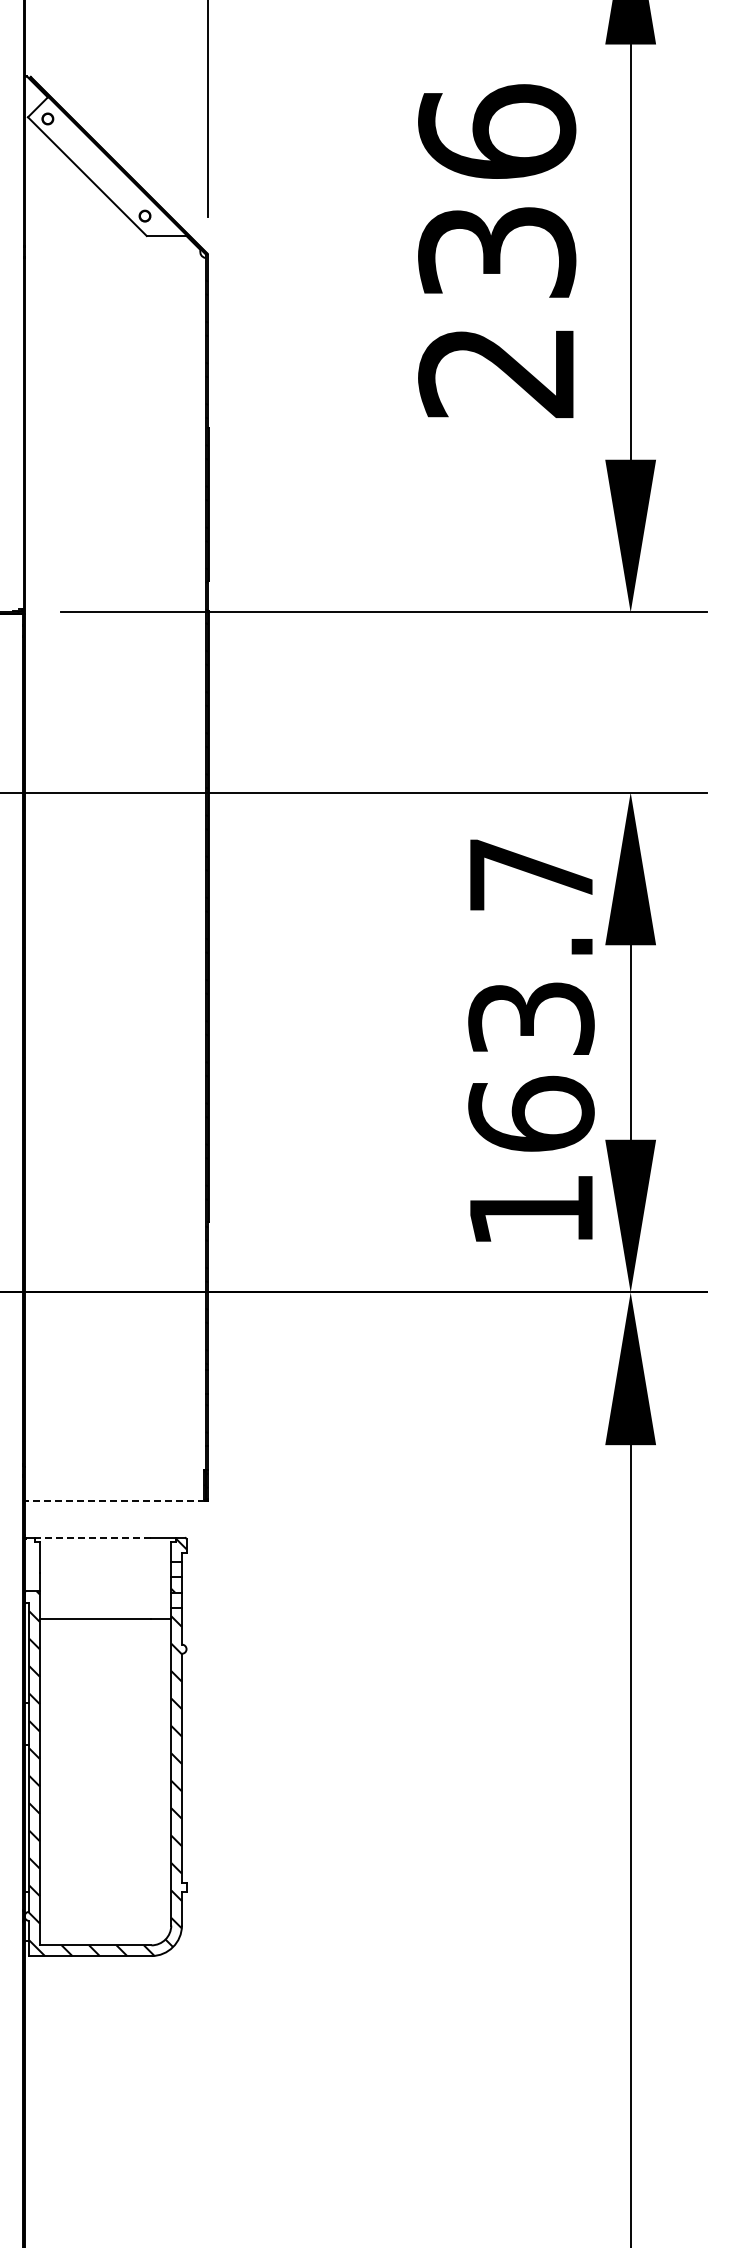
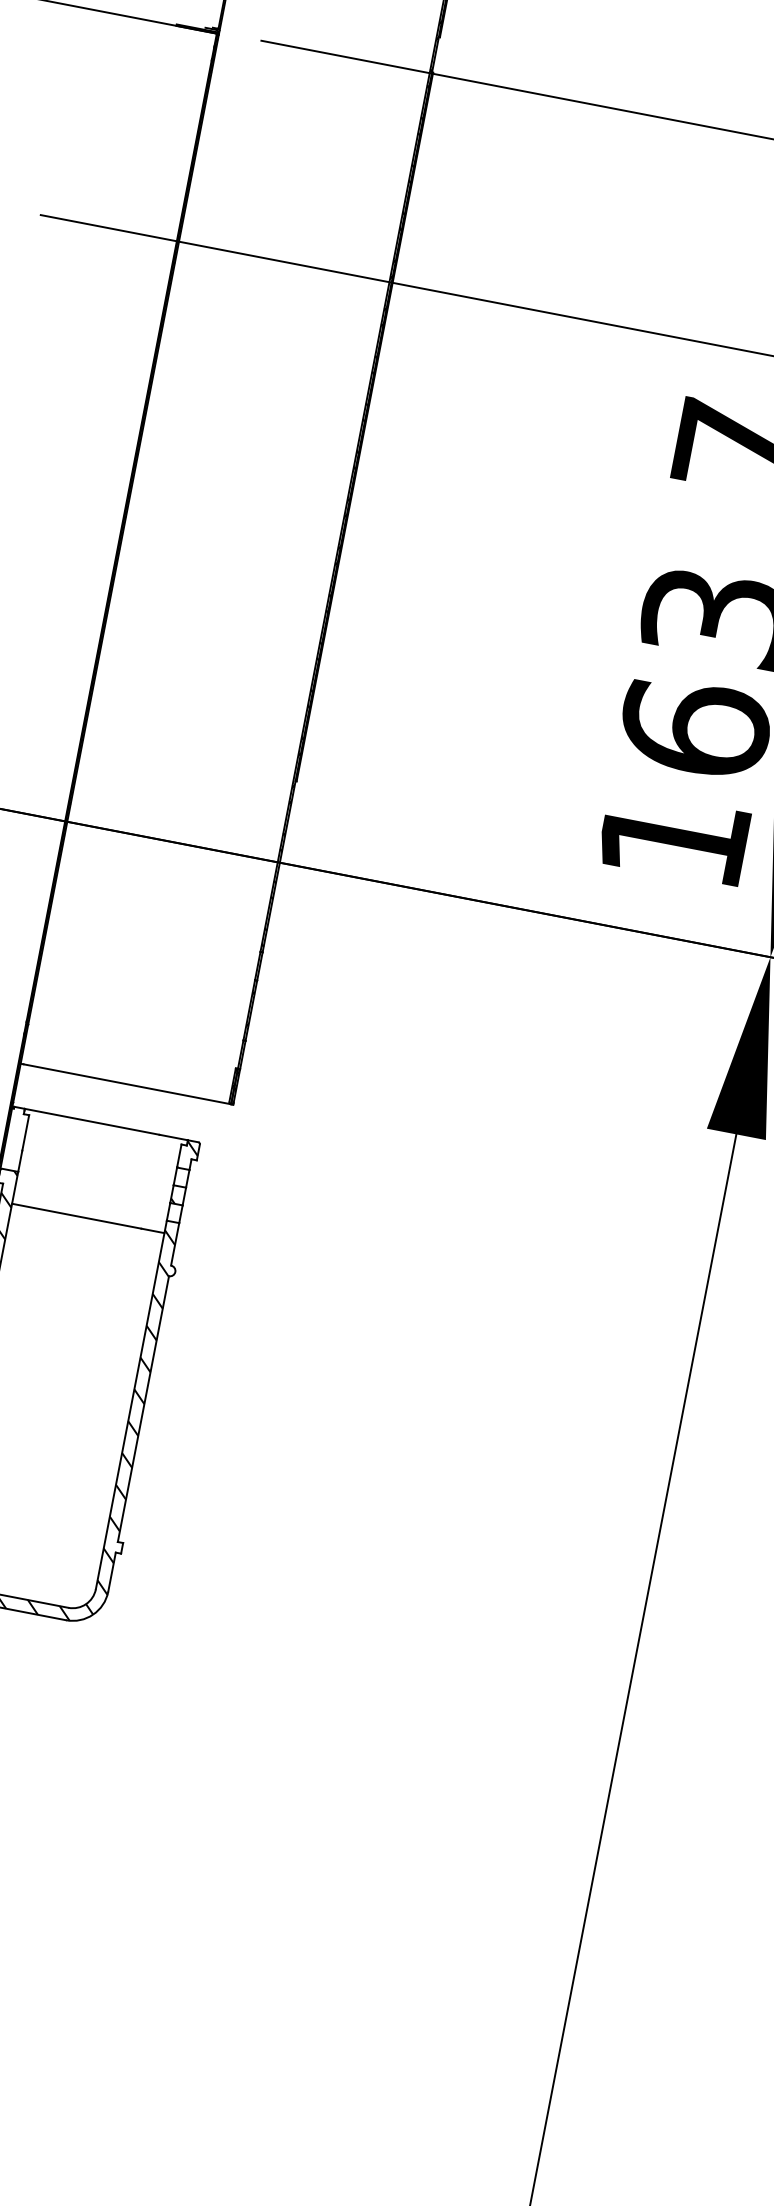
line: (115, 1500) -> (126, 1083), dashed -> solid
line: (92, 1537) -> (91, 1121), dashed -> solid

